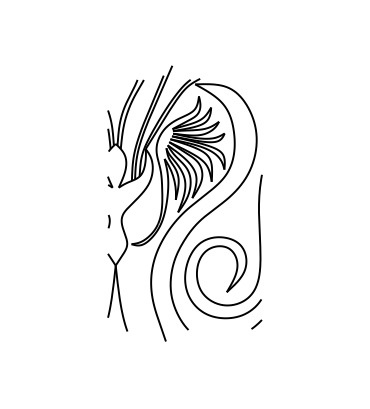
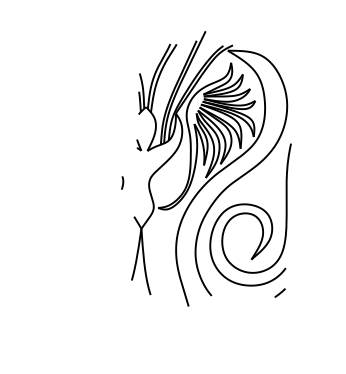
curve: (108, 221) -> (121, 182), moved

